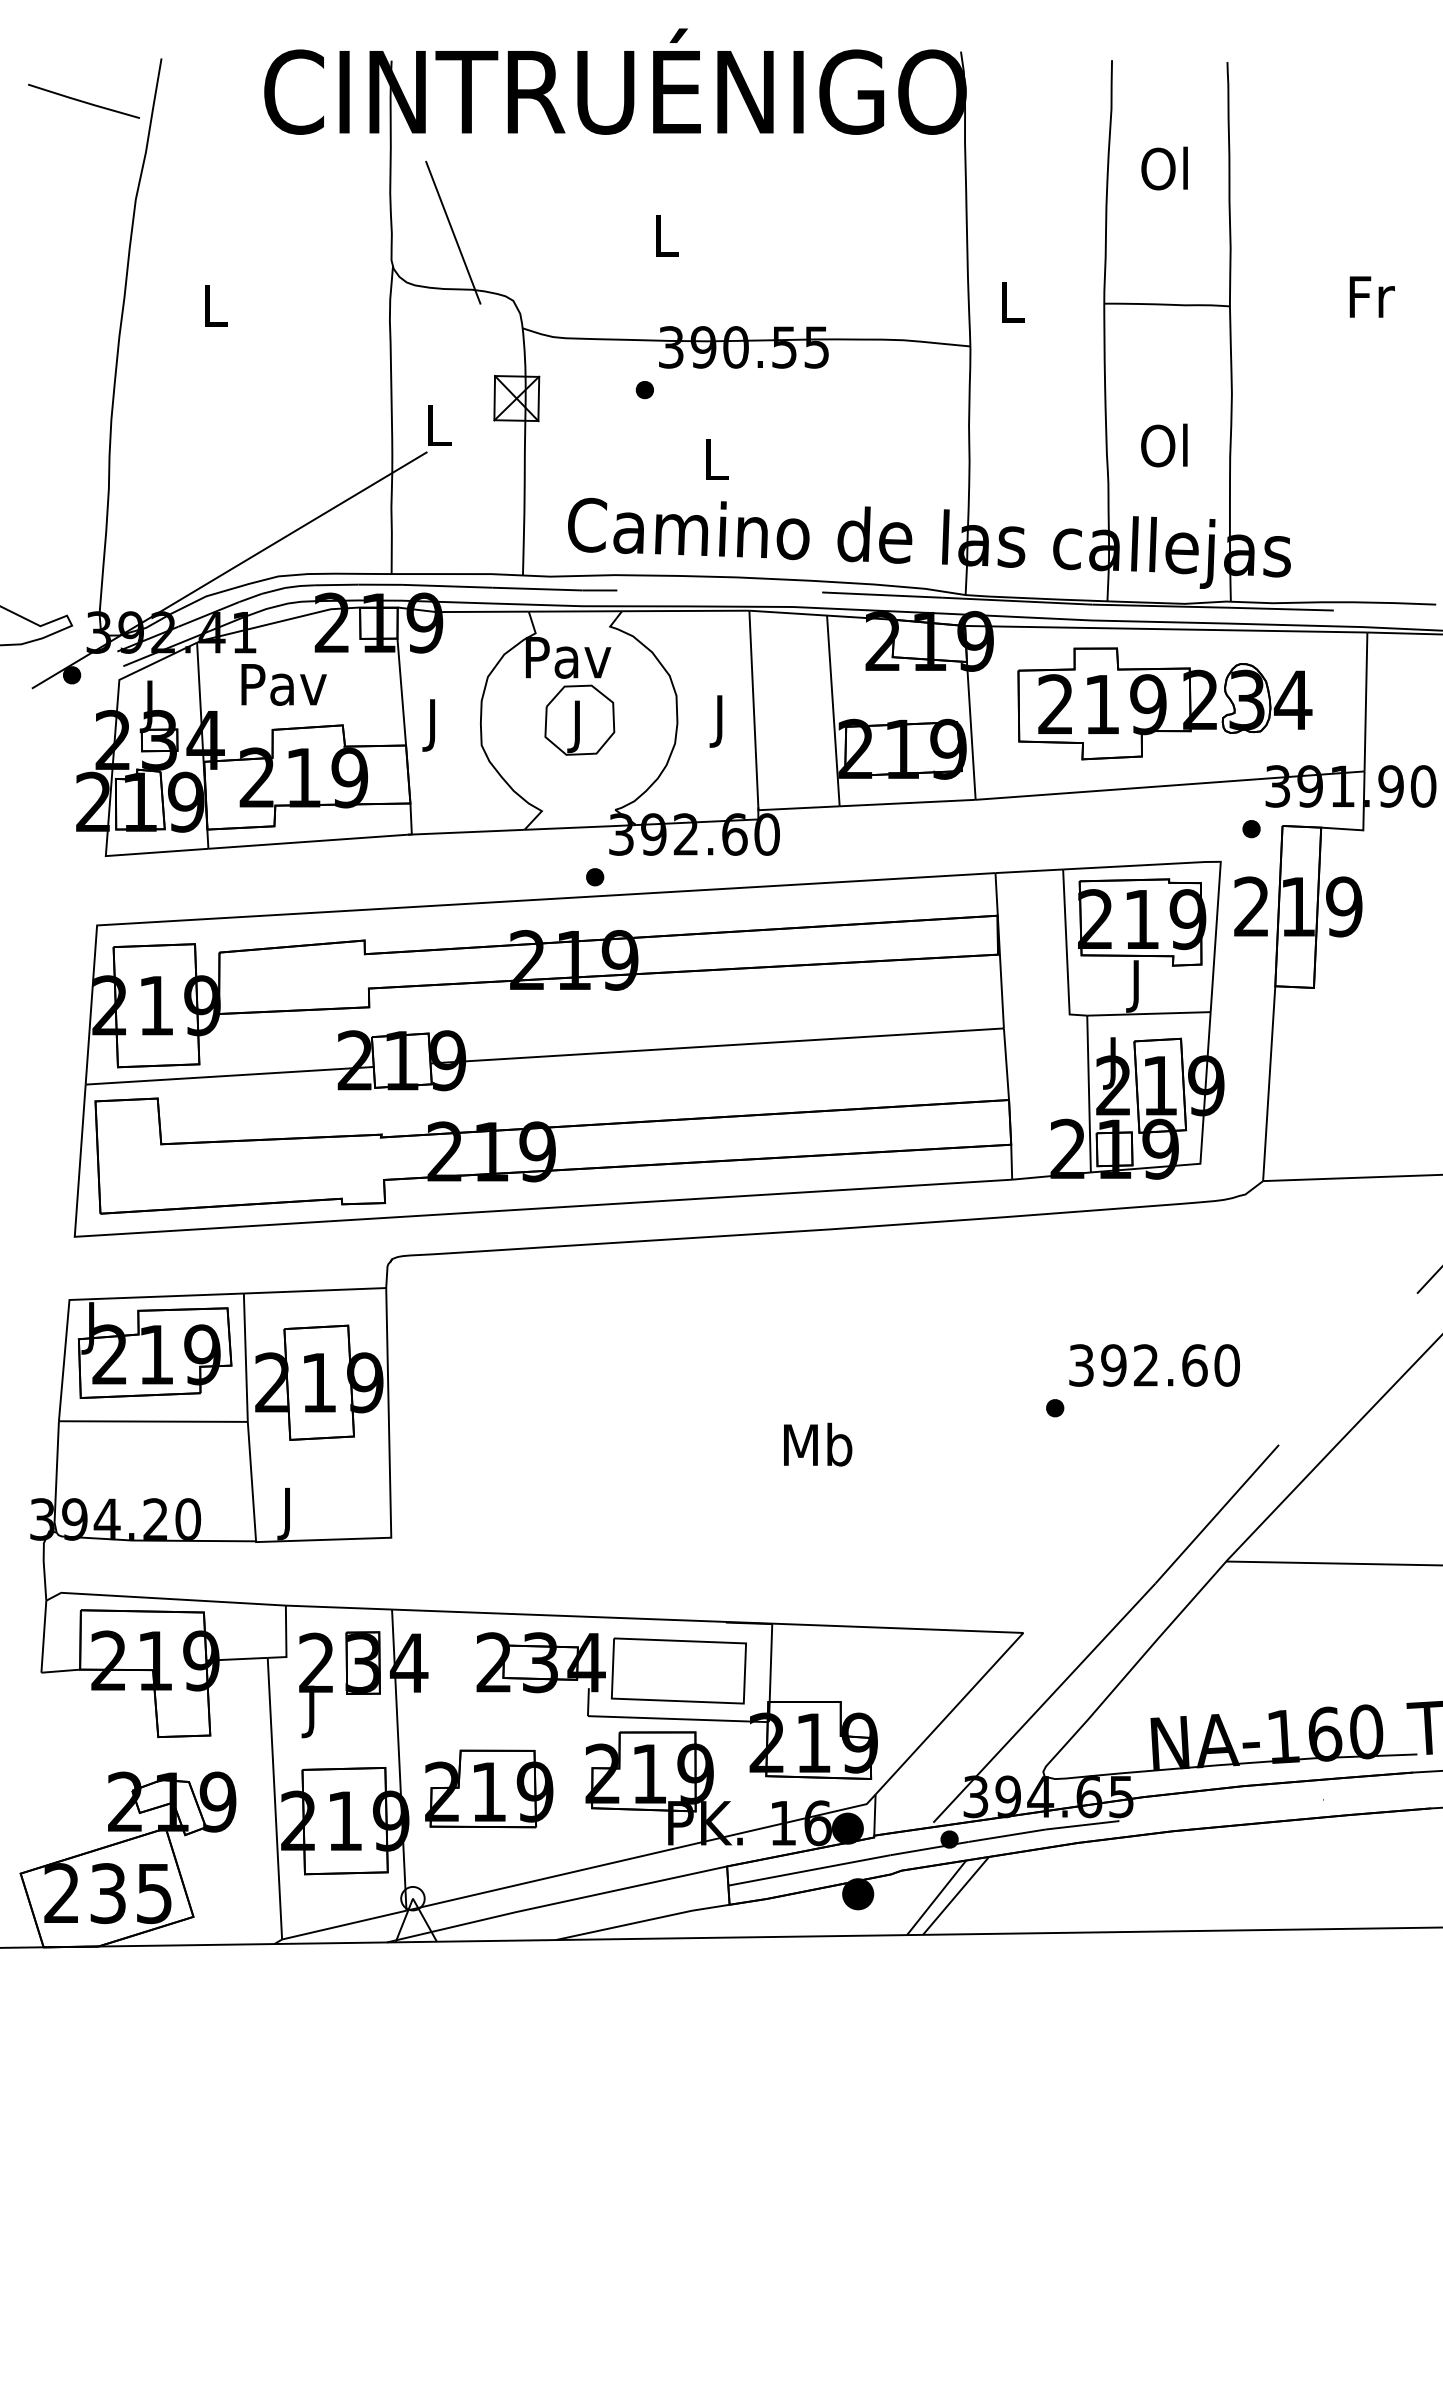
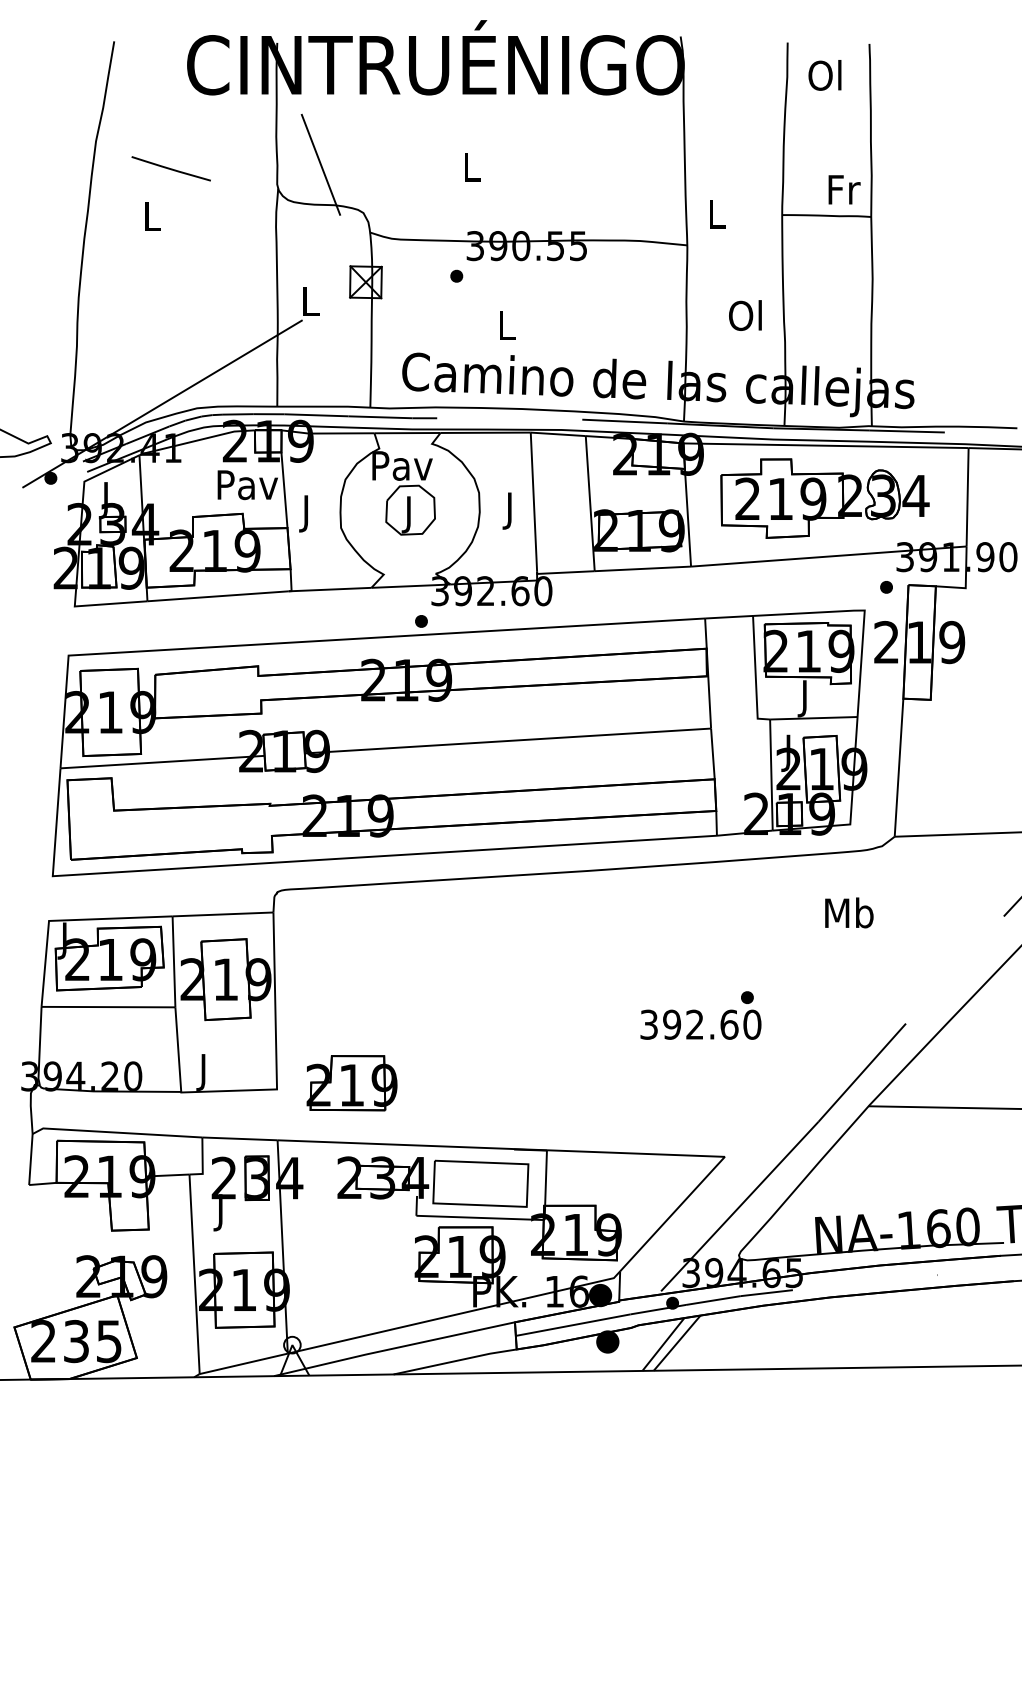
line: (82, 100) -> (170, 168), moved
text: (1164, 168) -> (824, 75), moved
text: (1371, 296) -> (843, 189), moved
text: (1164, 445) -> (745, 315), moved
text: (283, 684) -> (247, 484), moved
text: (1154, 1365) -> (700, 1024), moved
text: (818, 1444) -> (849, 912), moved
part: (489, 1788) -> (352, 1082), moved

